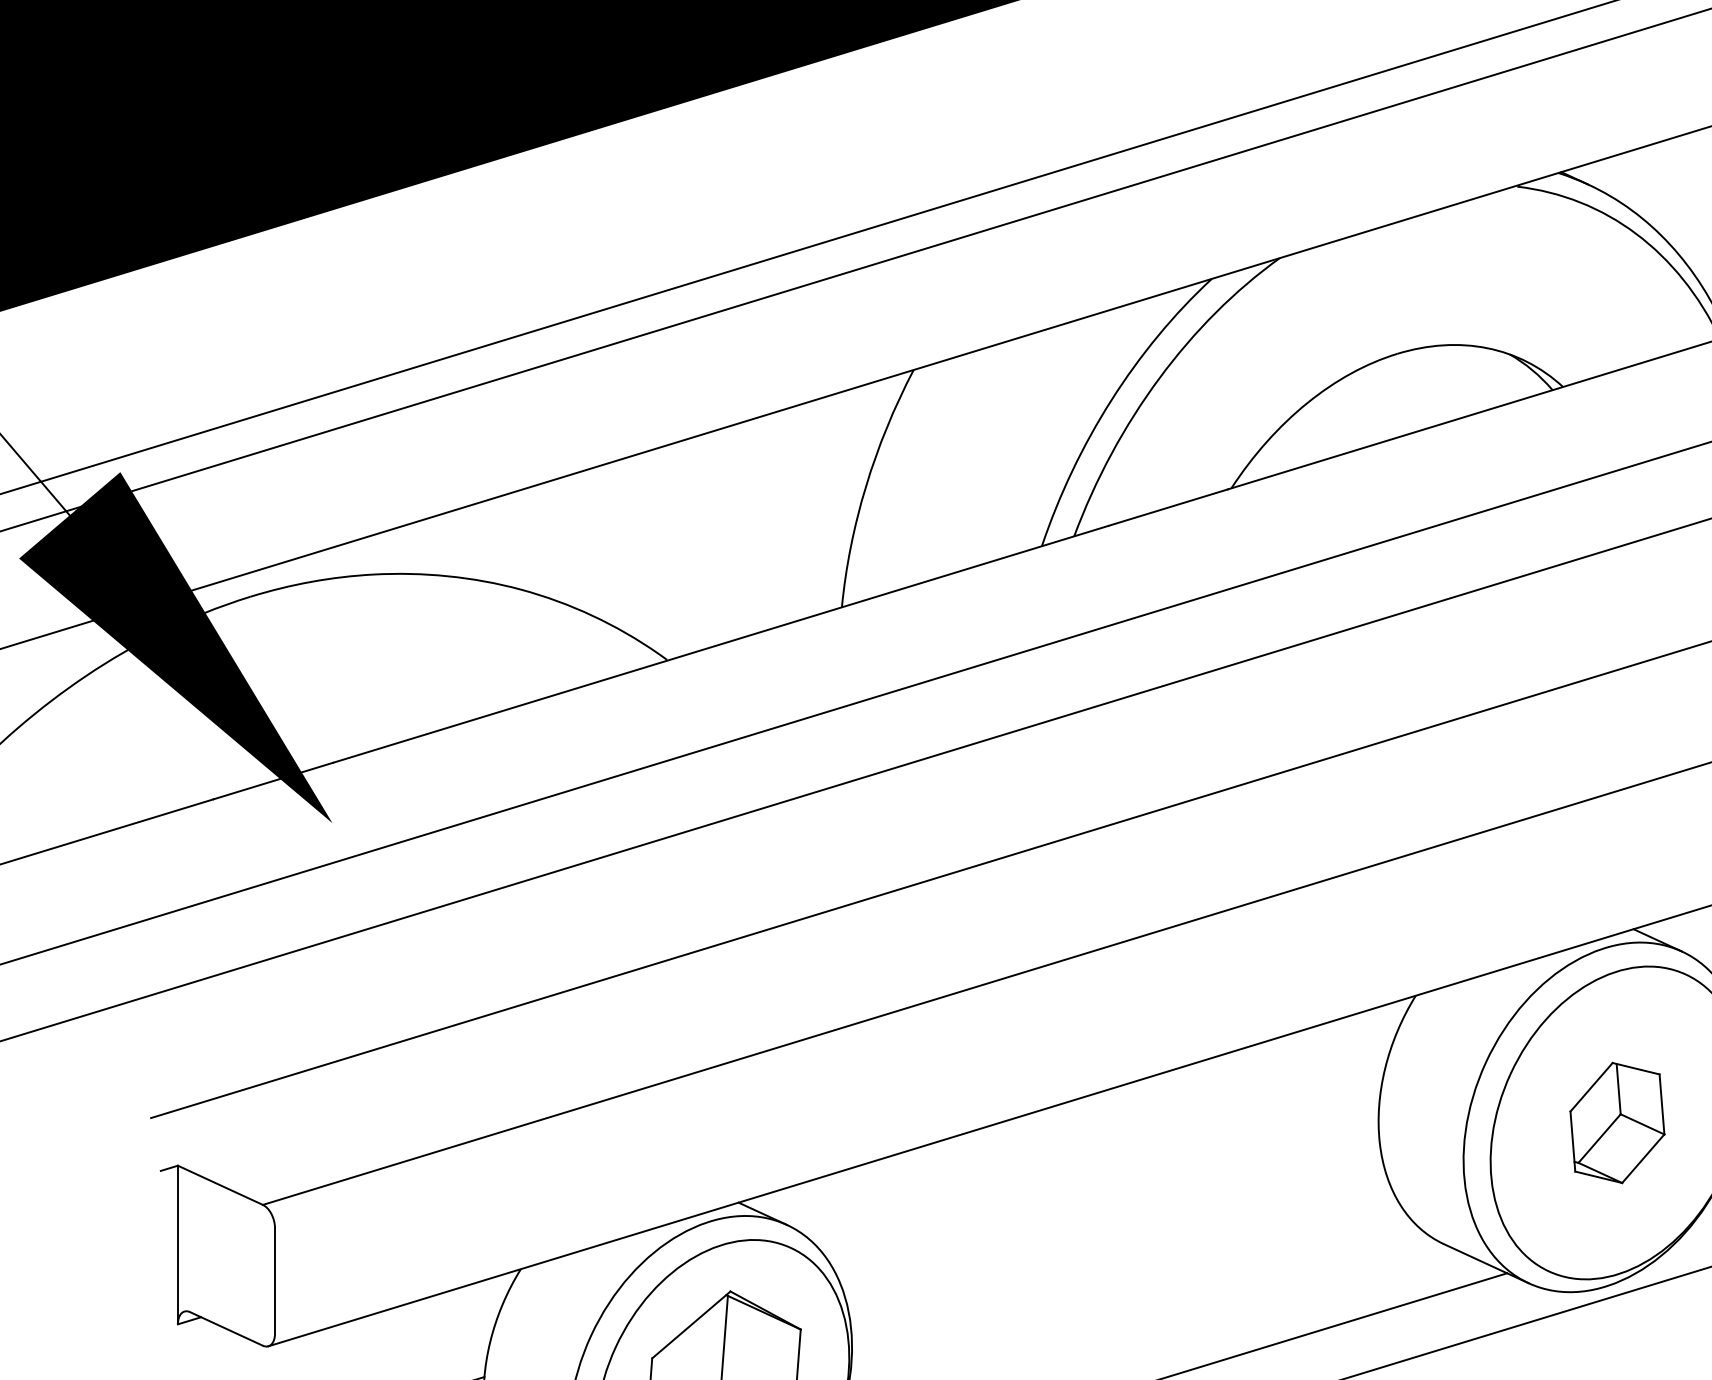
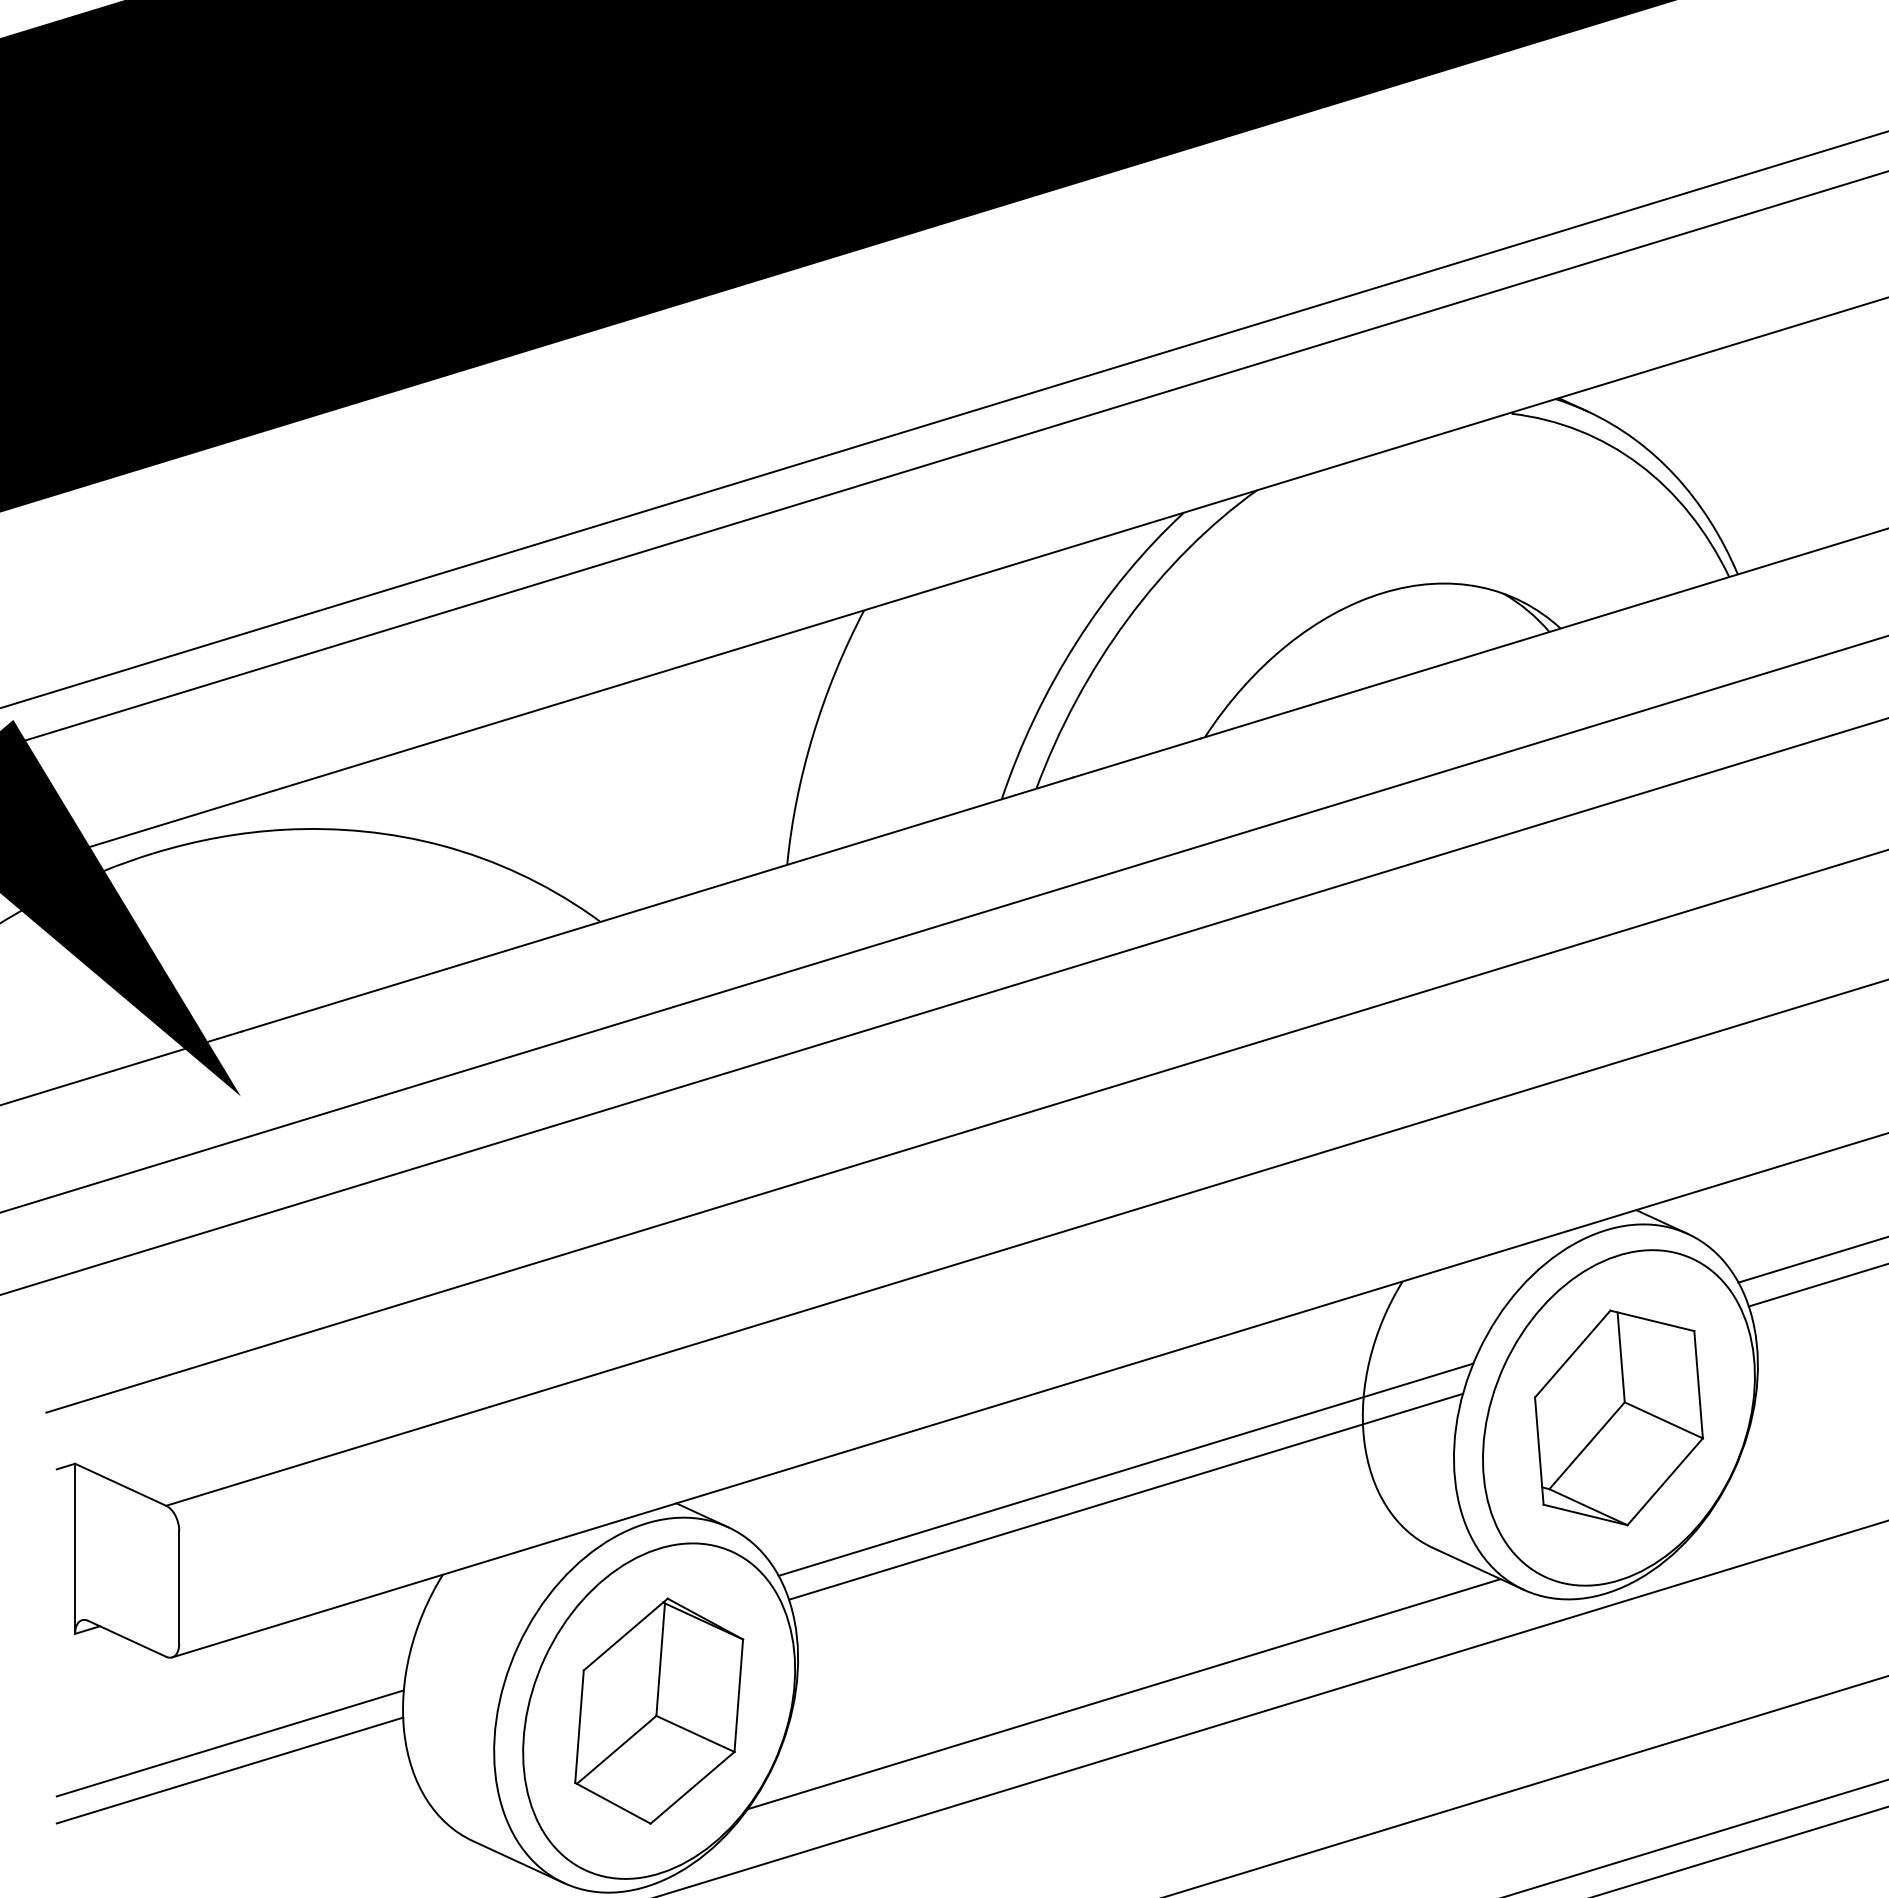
part: (1616, 1122) -> (1618, 1417), size x1.67
line: (1157, 1171) -> (1125, 1469), added
line: (1158, 1196) -> (1126, 1496), added

